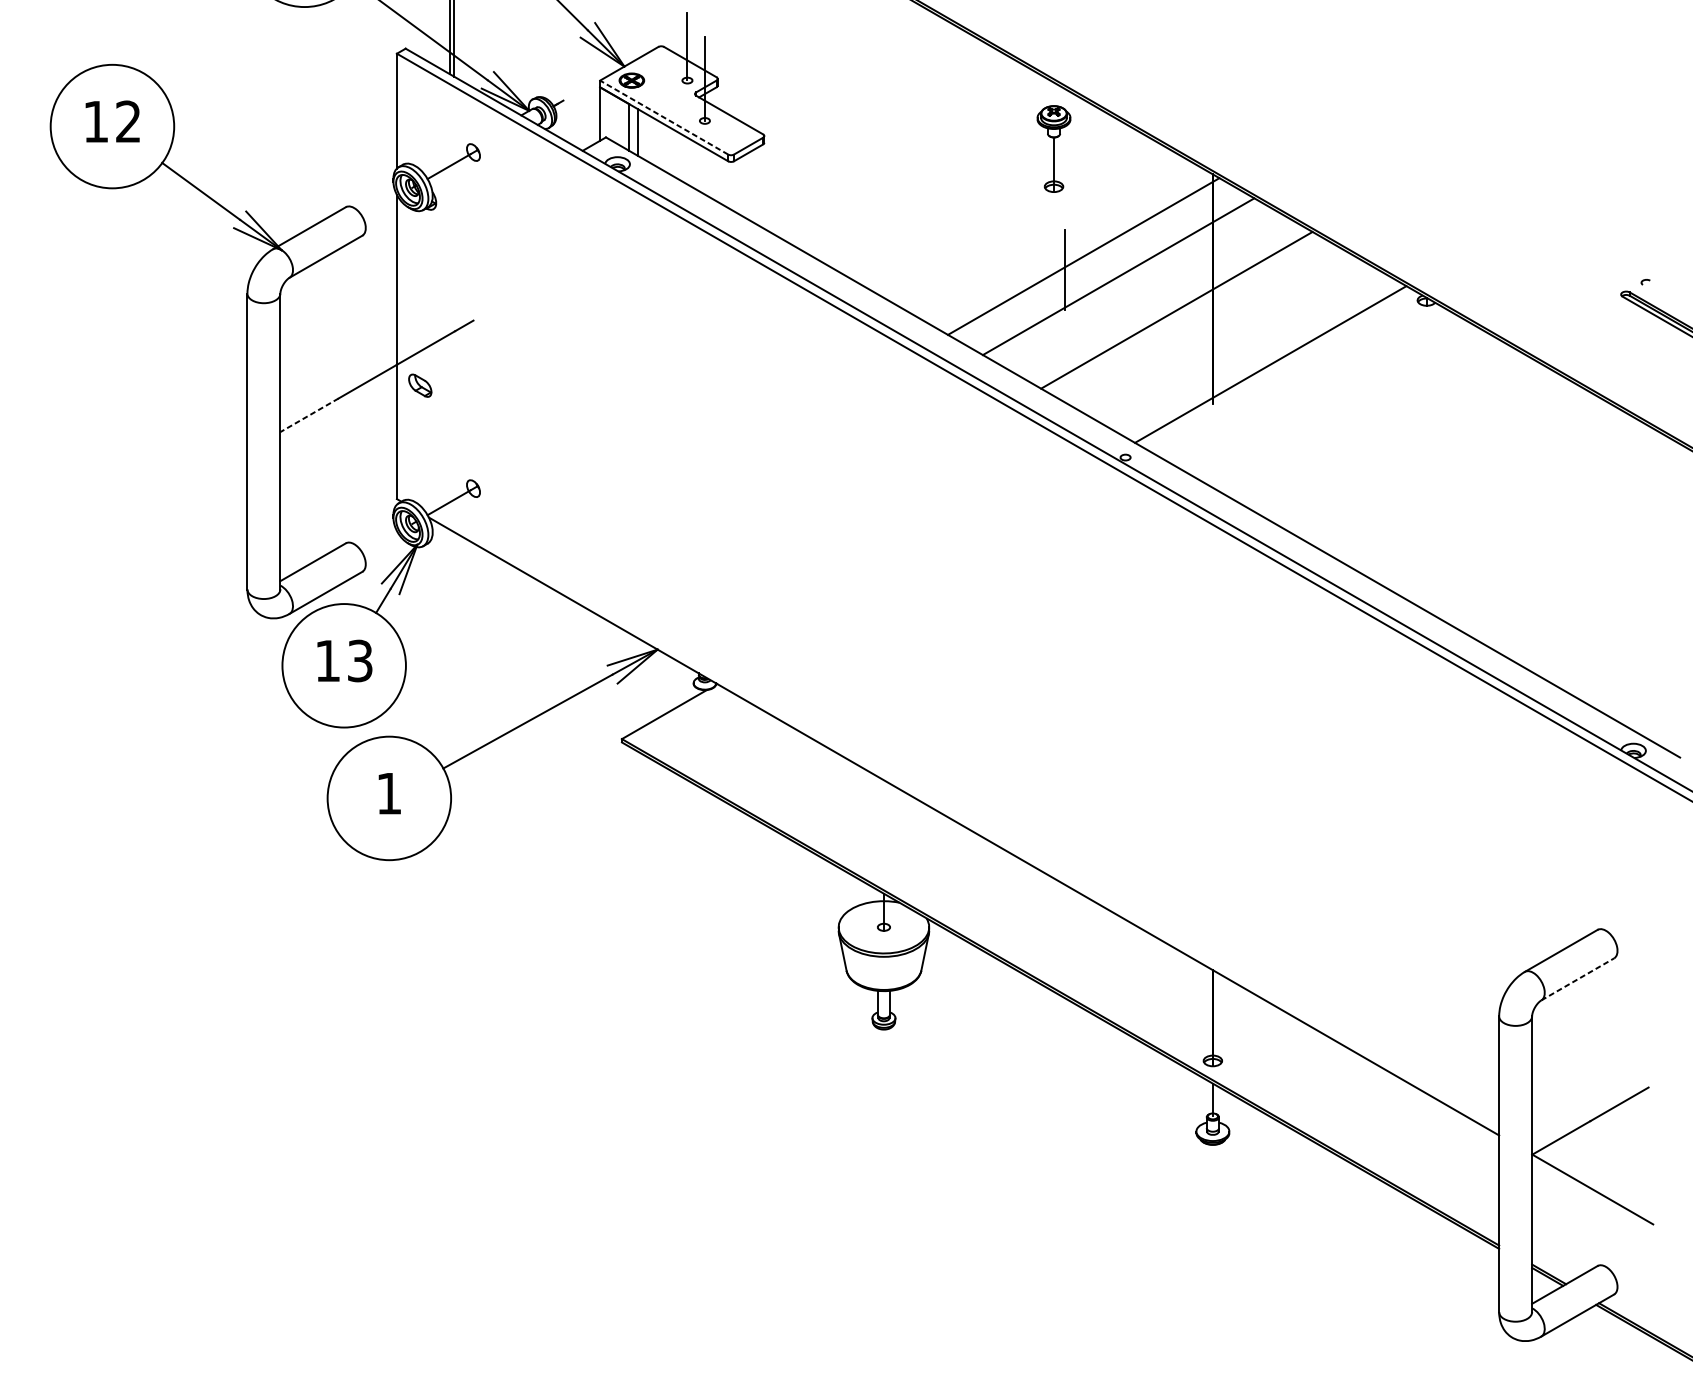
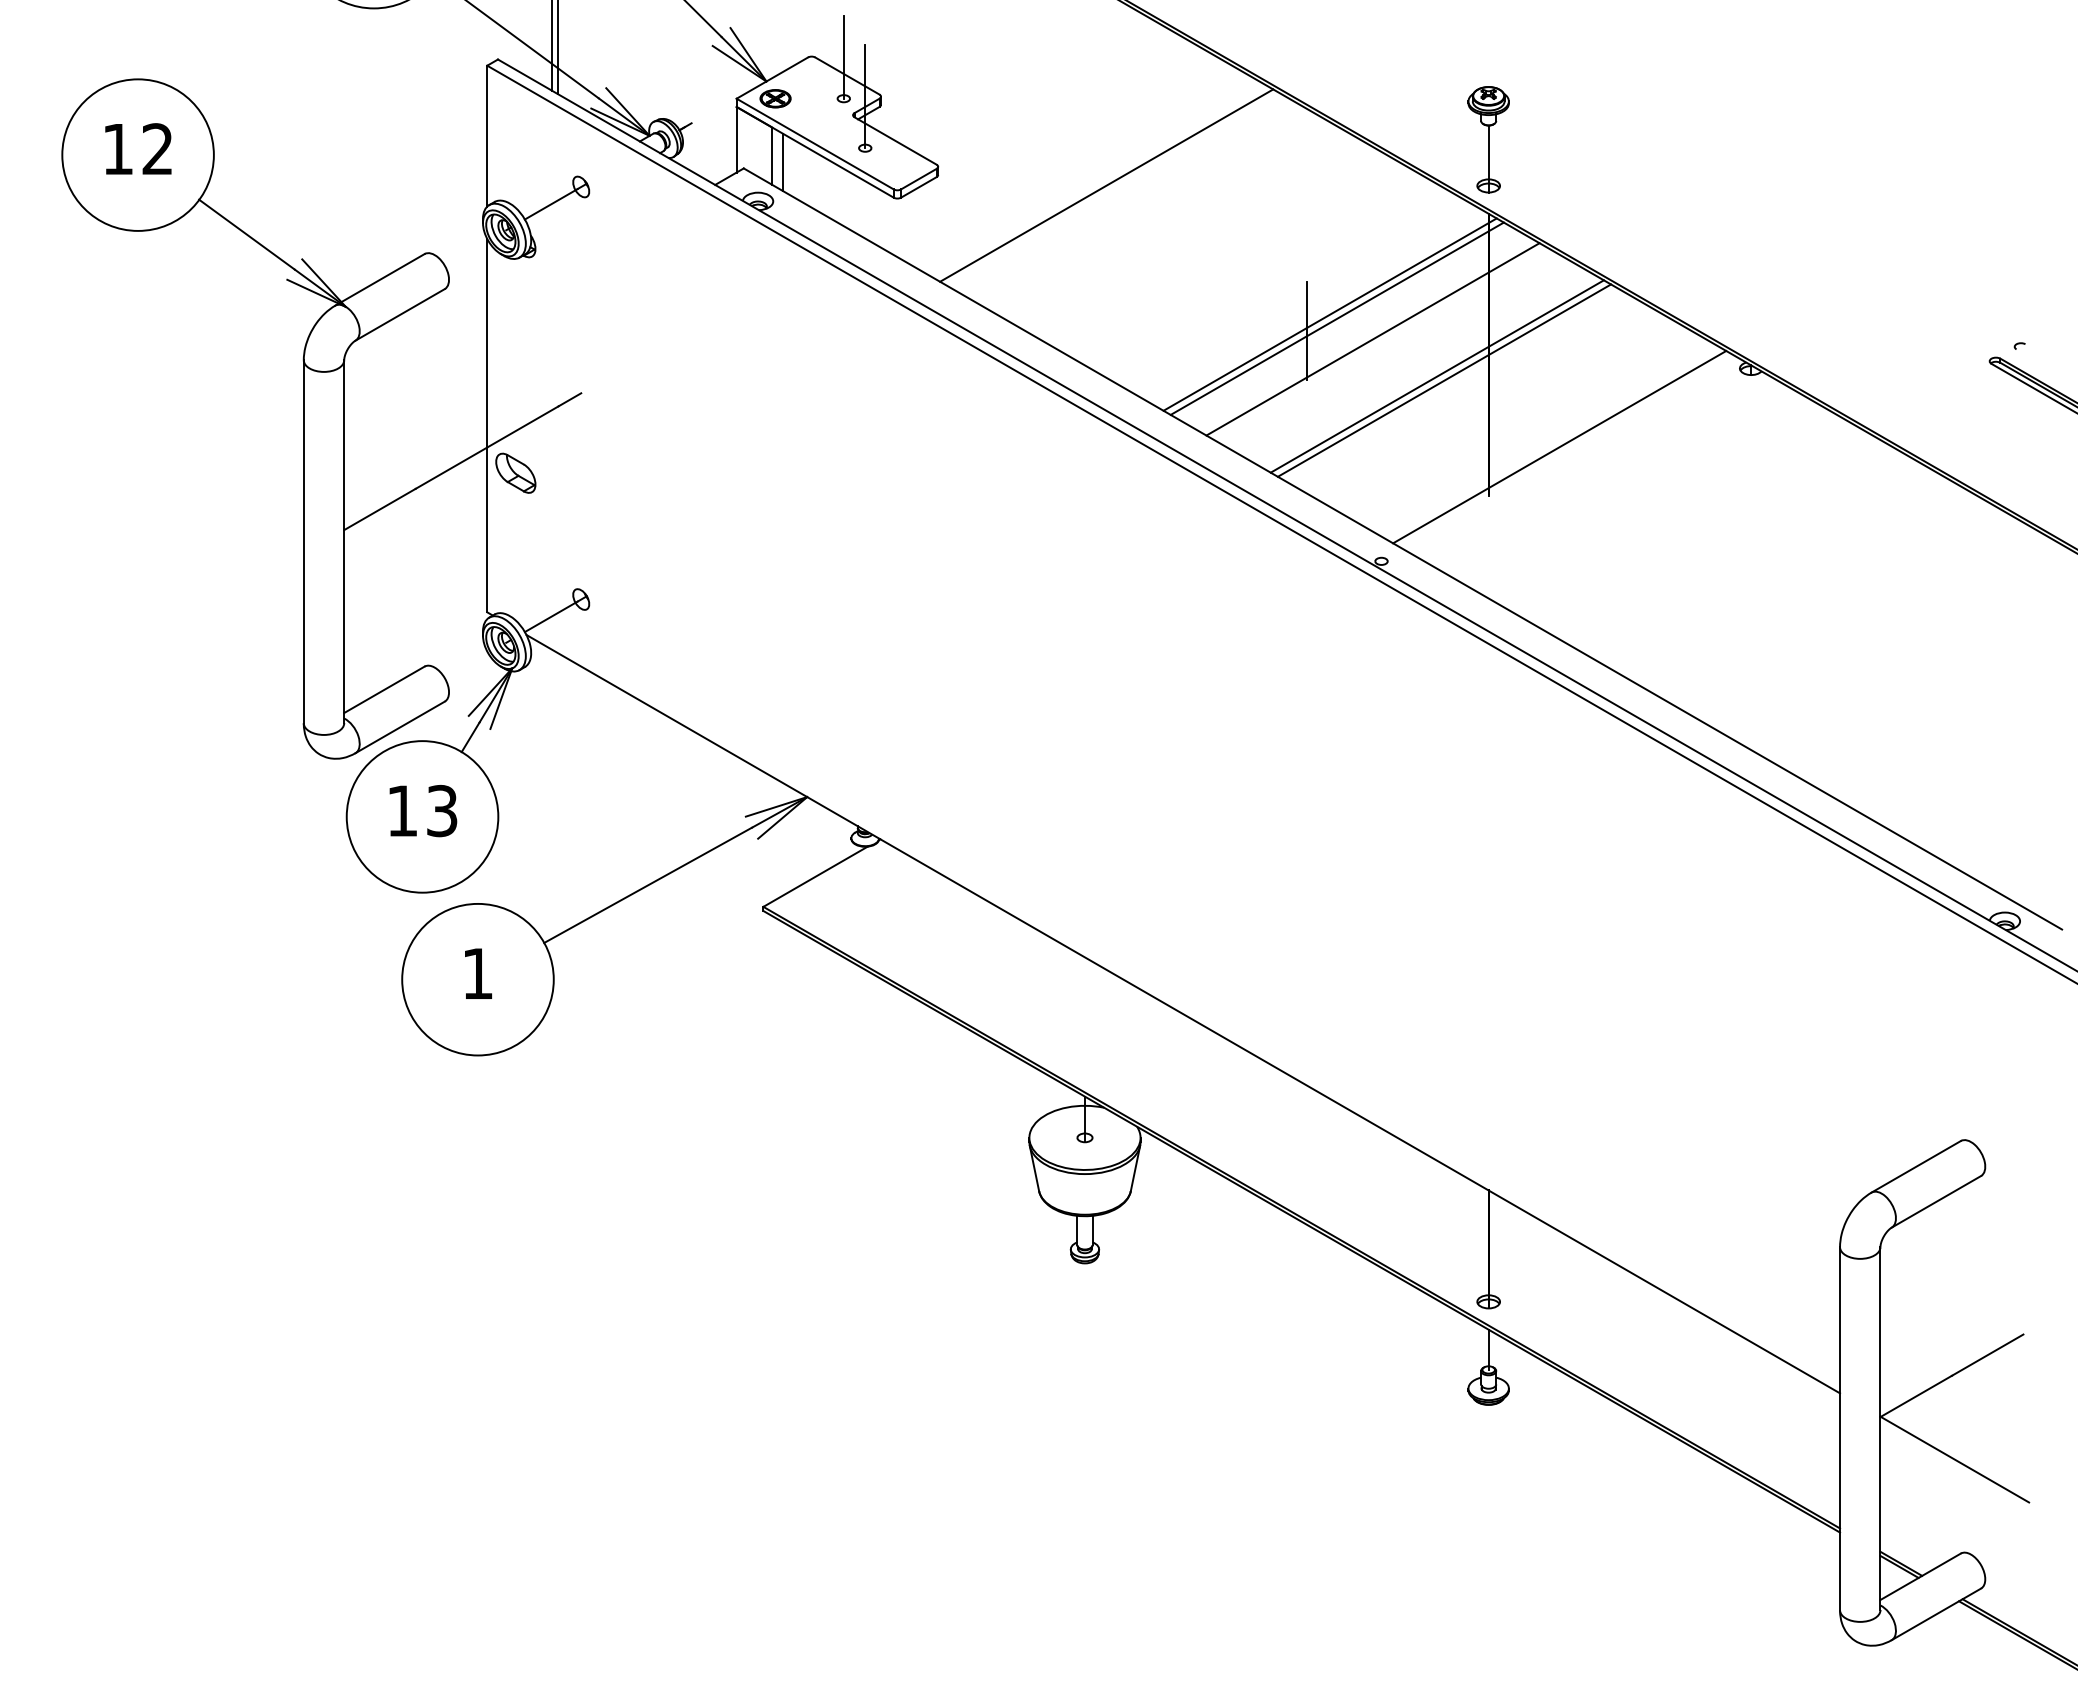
line: (664, 117) -> (815, 144), dashed -> solid
part: (1053, 148) -> (1488, 139), moved
line: (901, 151) -> (1106, 185), added
line: (1088, 259) -> (1336, 318), added
line: (1170, 306) -> (1436, 376), added
part: (419, 385) -> (515, 472), size x1.43
line: (309, 415) -> (379, 509), dashed -> solid
line: (1577, 979) -> (1936, 1201), dashed -> solid

